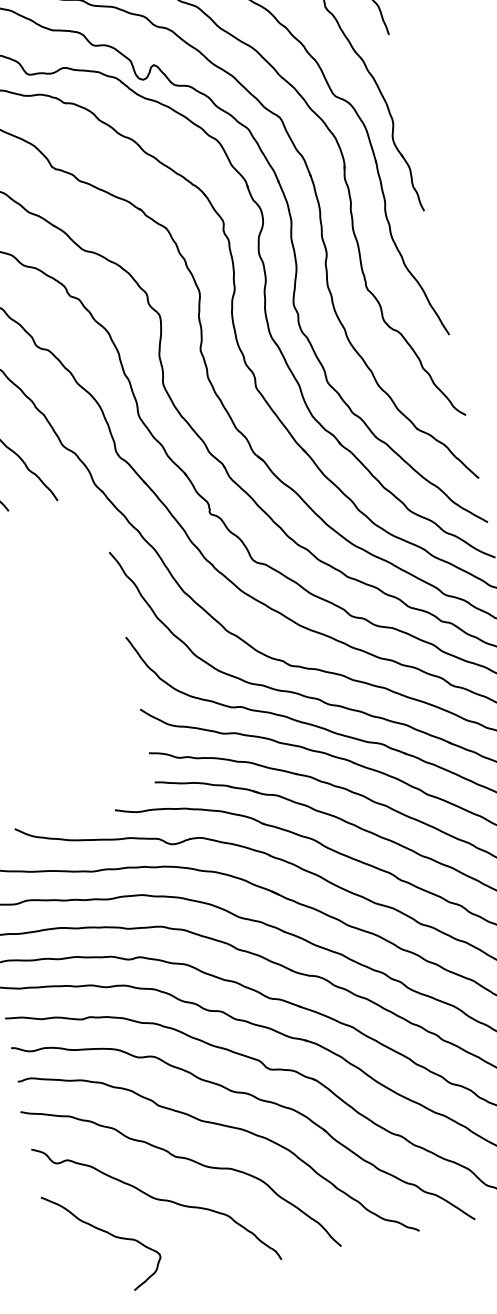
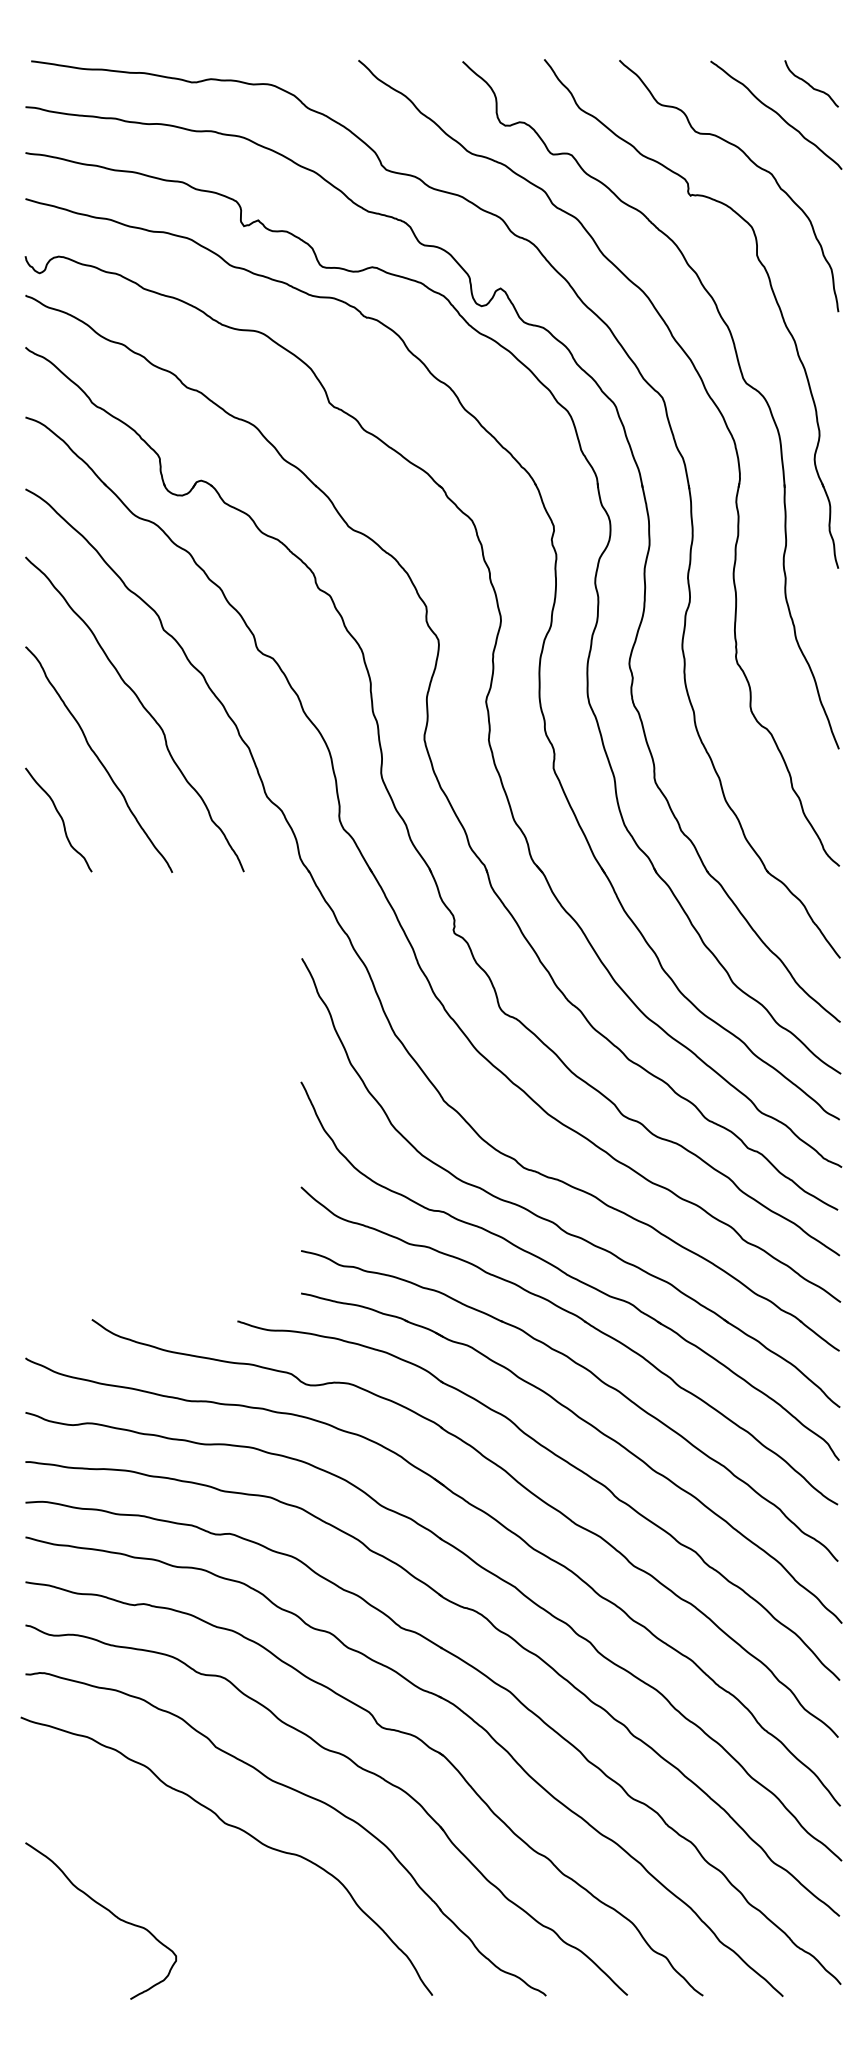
curve: (157, 1200) -> (188, 1879), removed

